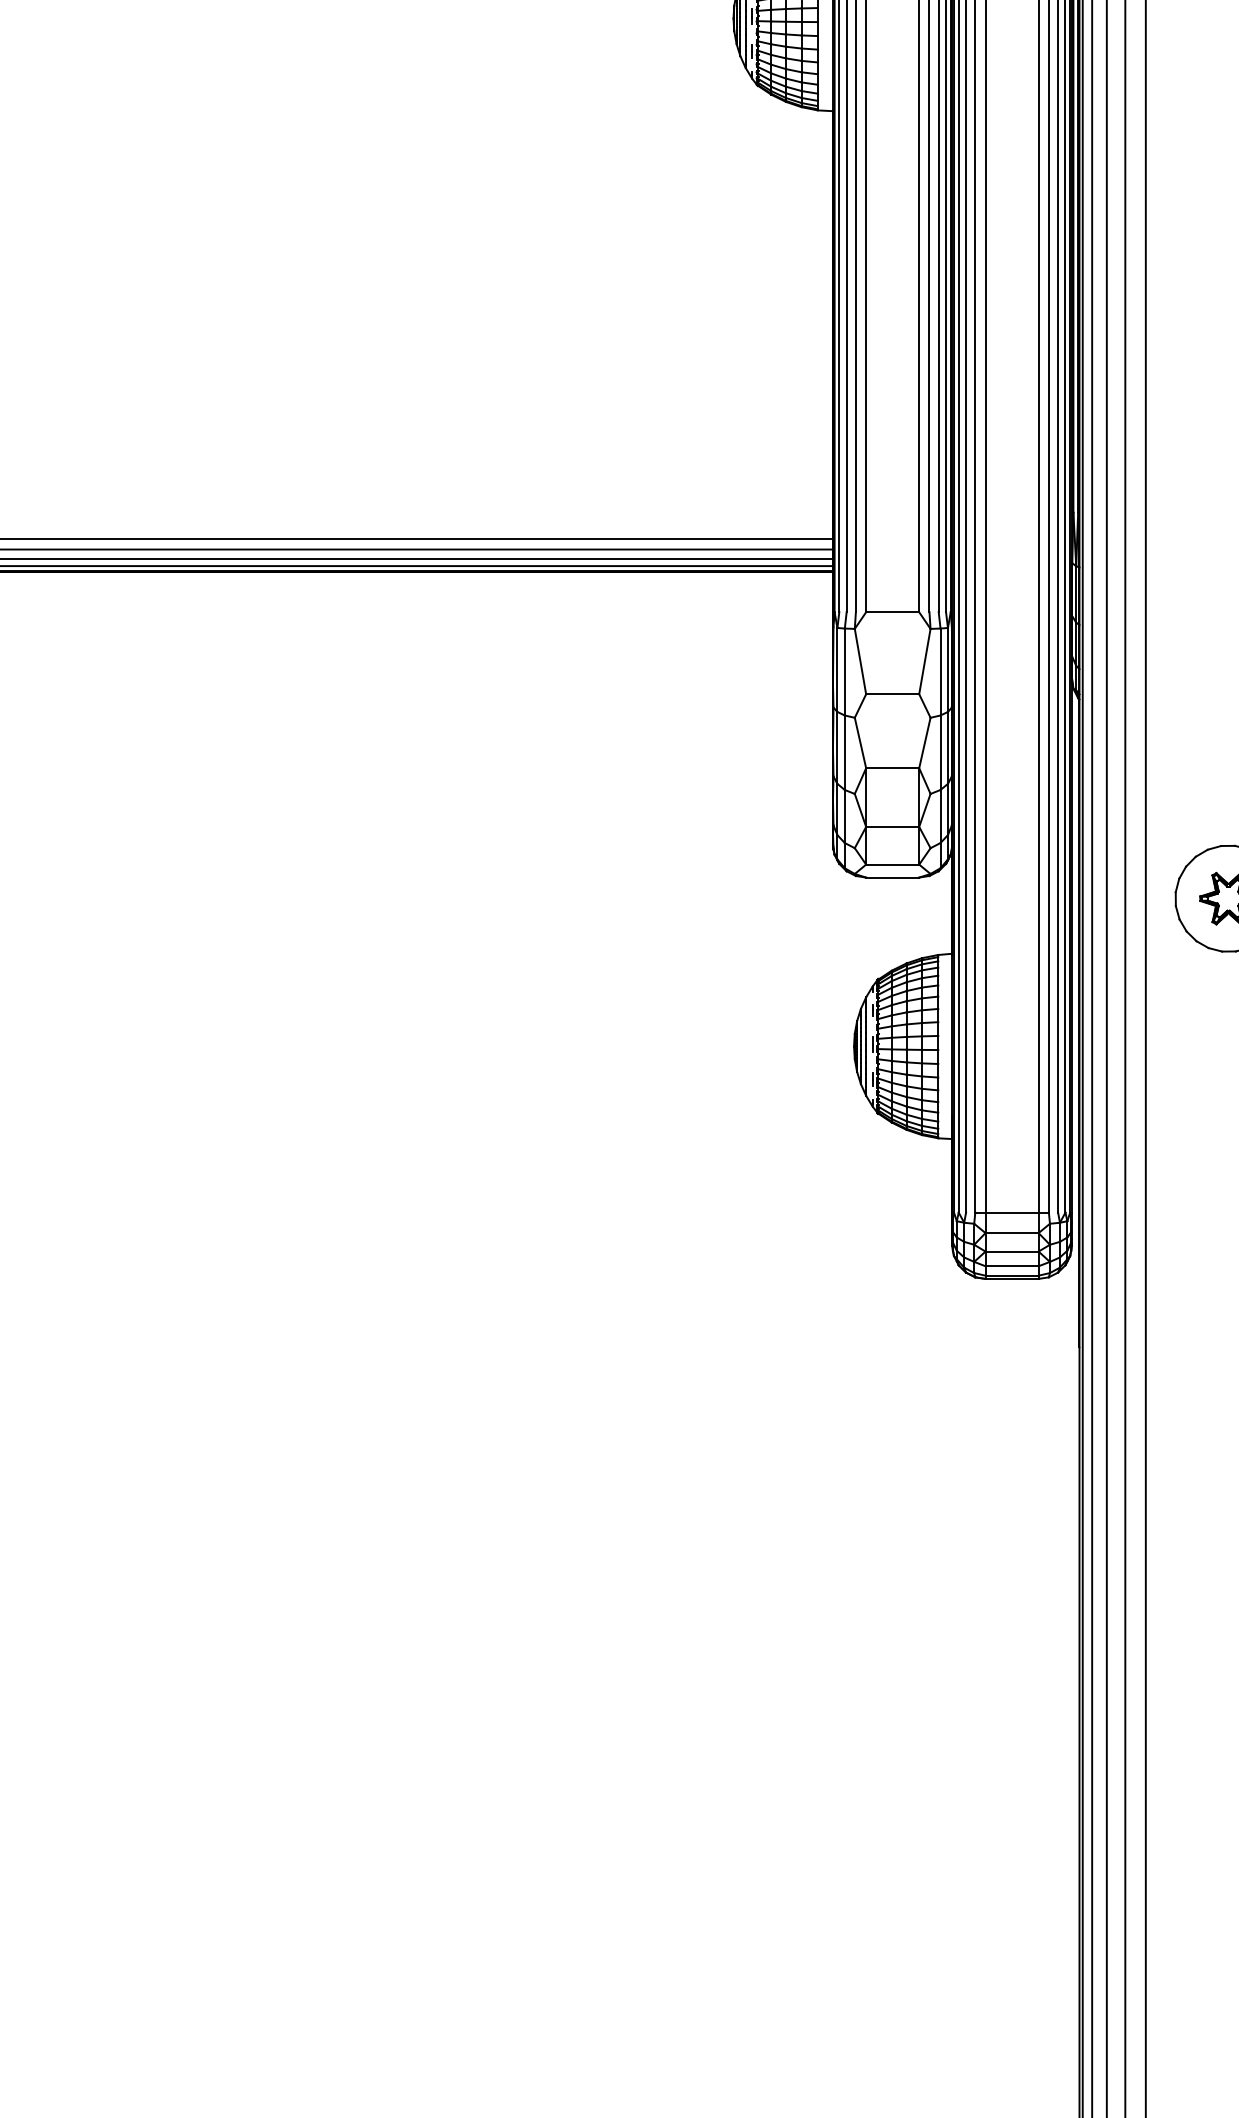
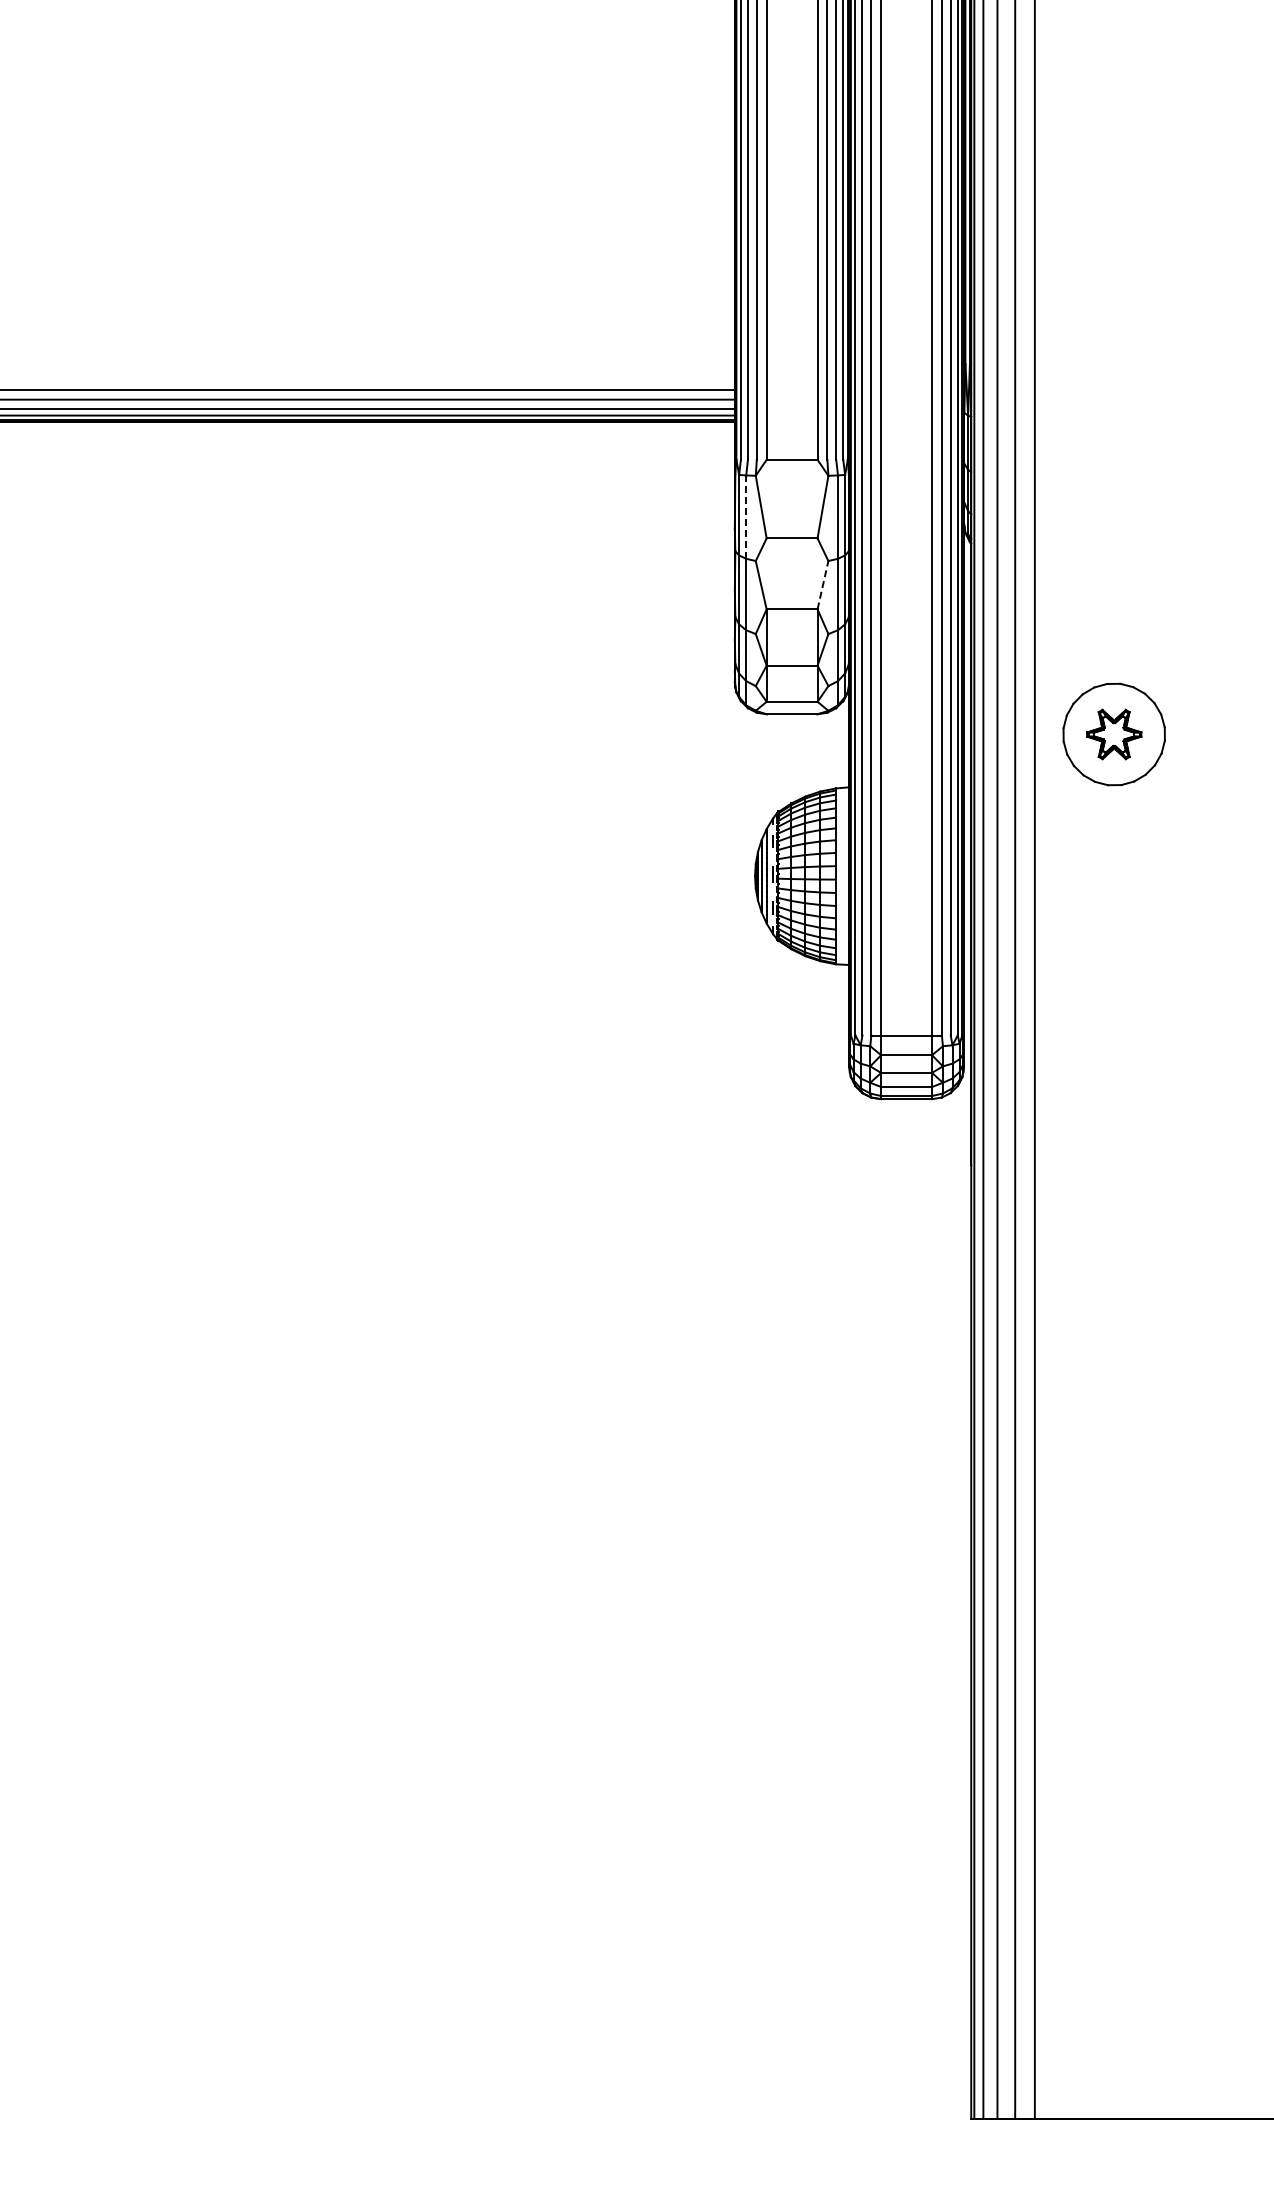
line: (845, 672) -> (746, 517), solid -> dashed
line: (924, 743) -> (822, 585), solid -> dashed

